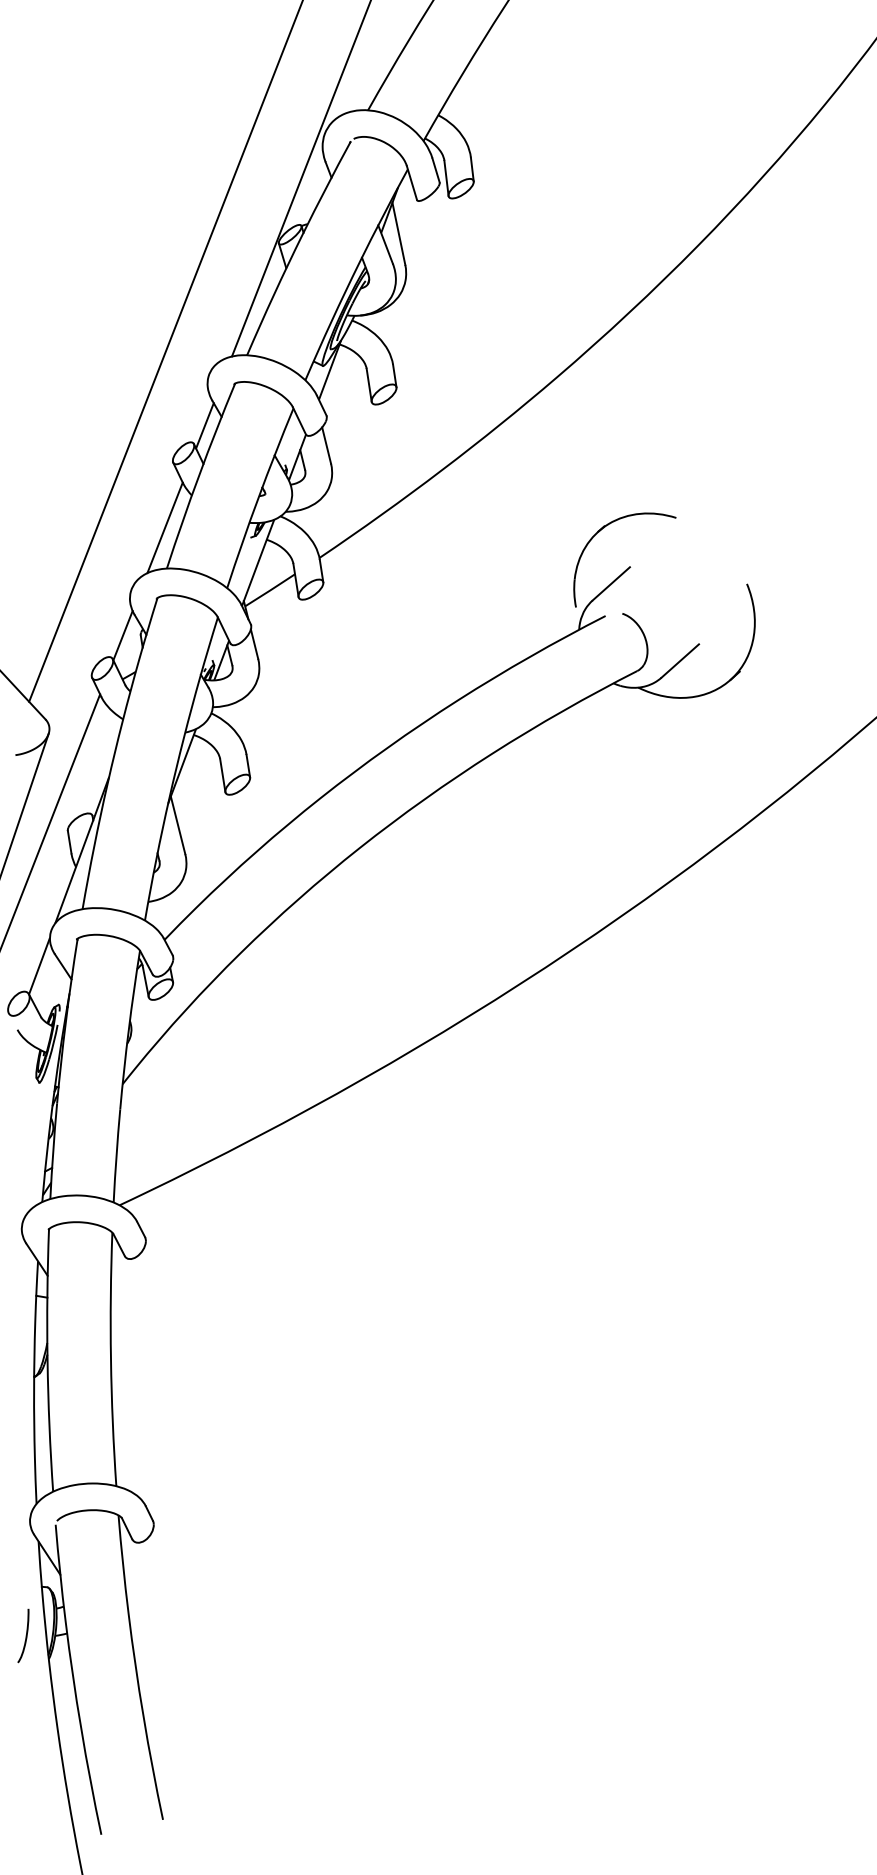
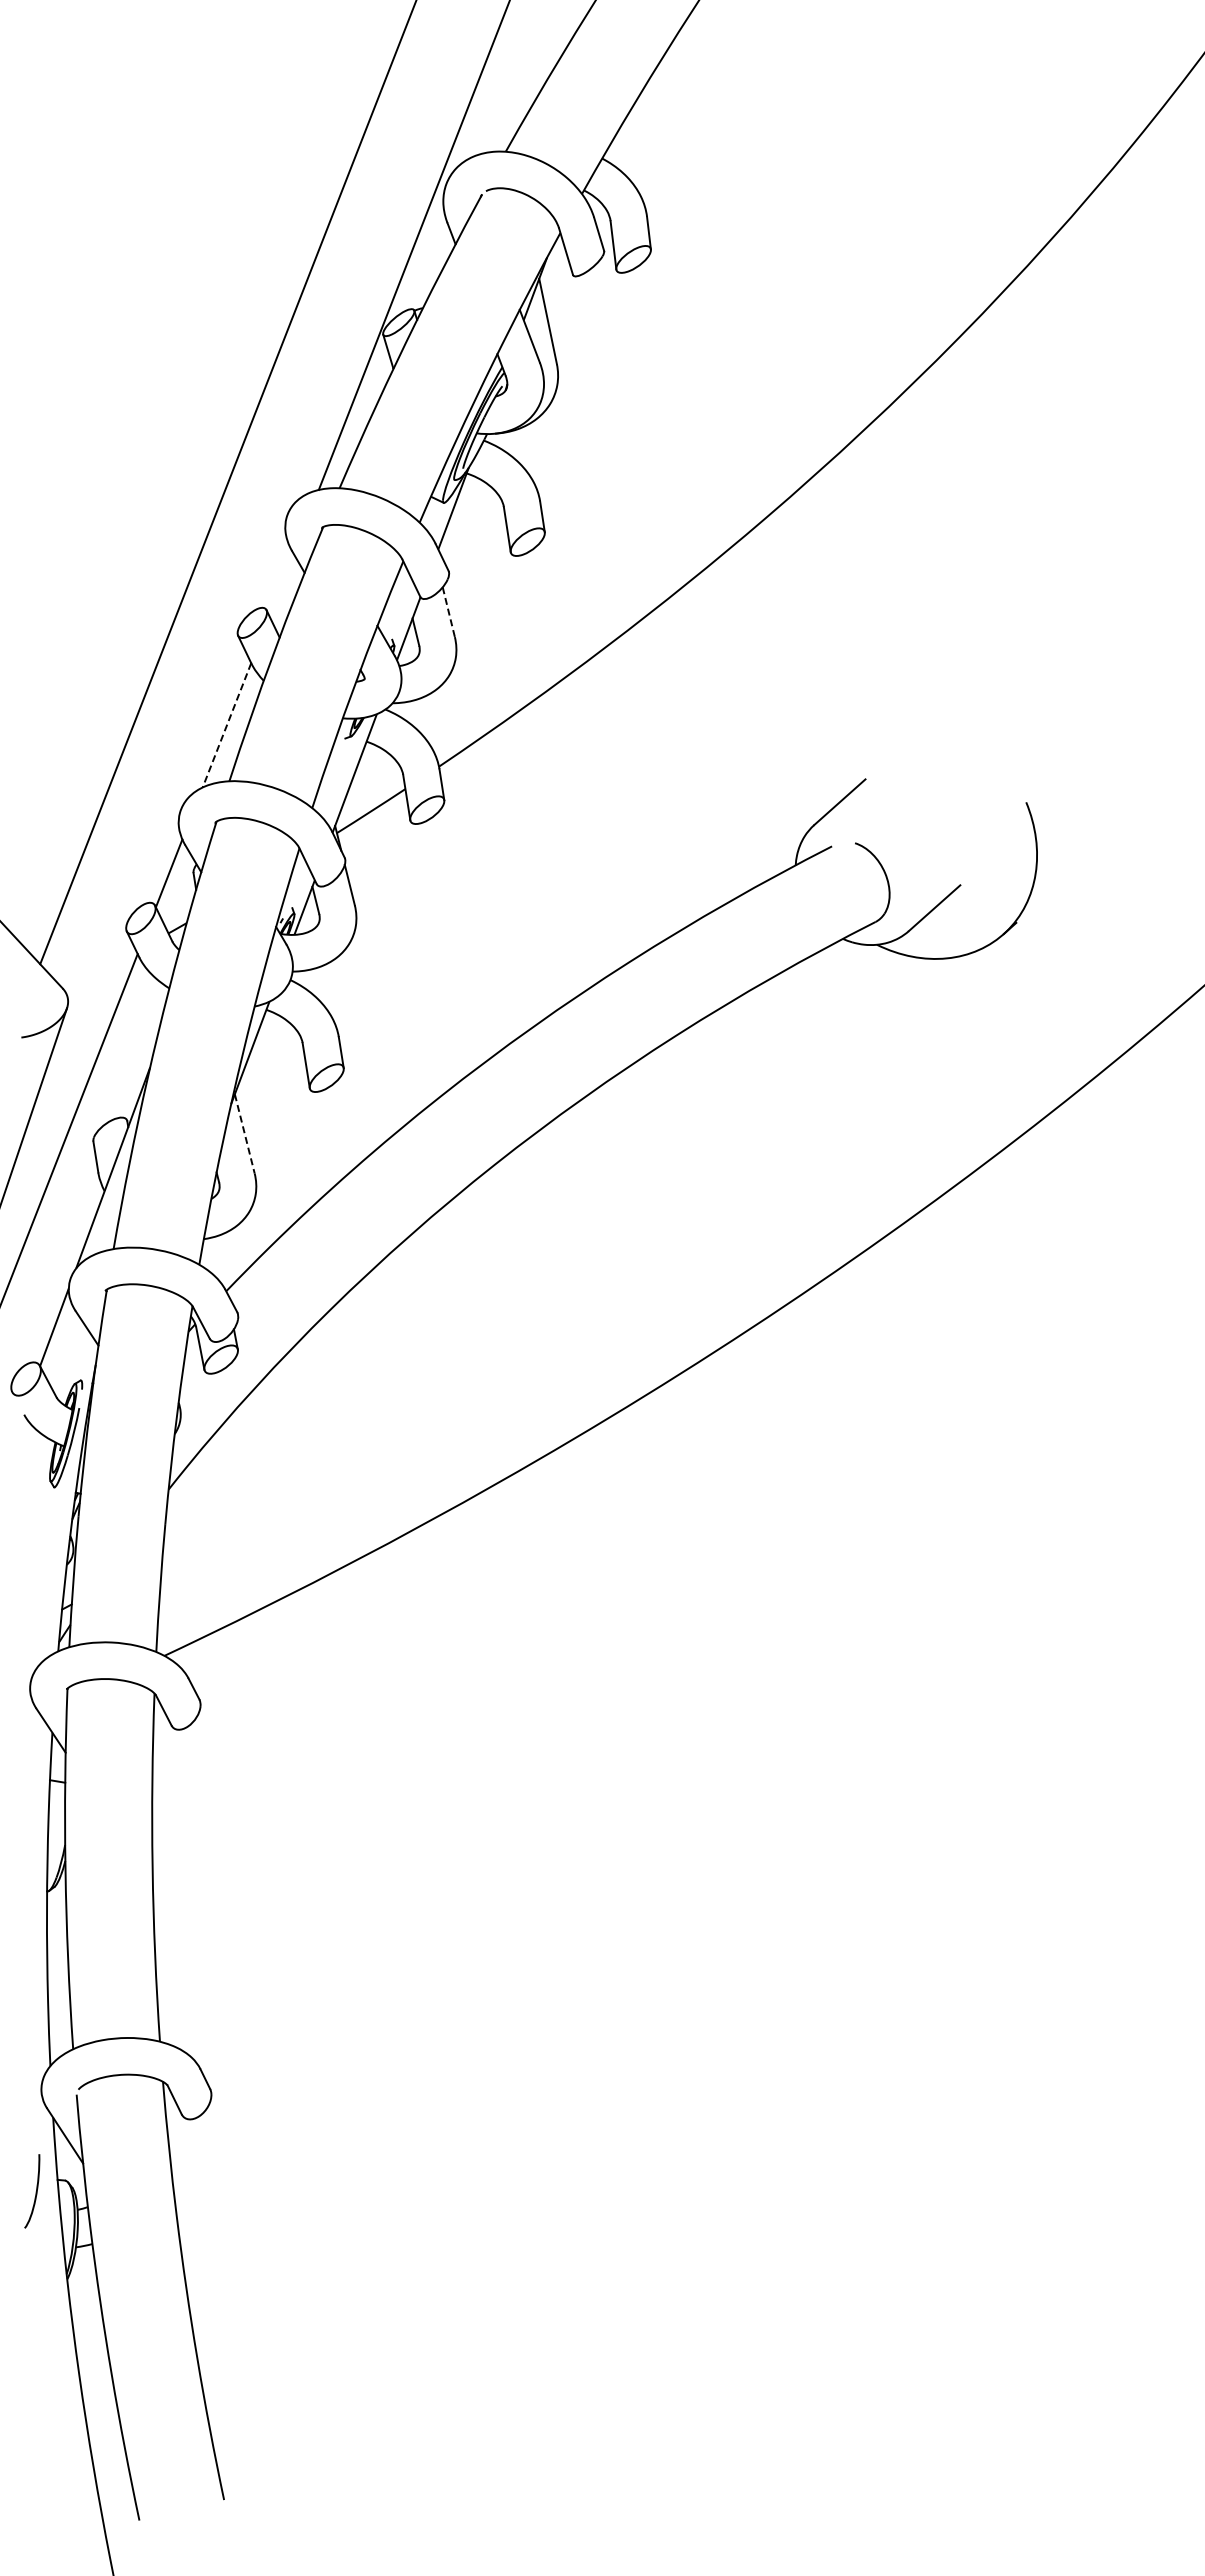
line: (204, 426) -> (281, 585), removed
line: (326, 445) -> (448, 612), solid -> dashed
line: (164, 528) -> (226, 725), solid -> dashed
part: (600, 530) -> (825, 729), removed
line: (177, 825) -> (244, 1133), solid -> dashed
curve: (25, 1636) -> (35, 2191), moved

